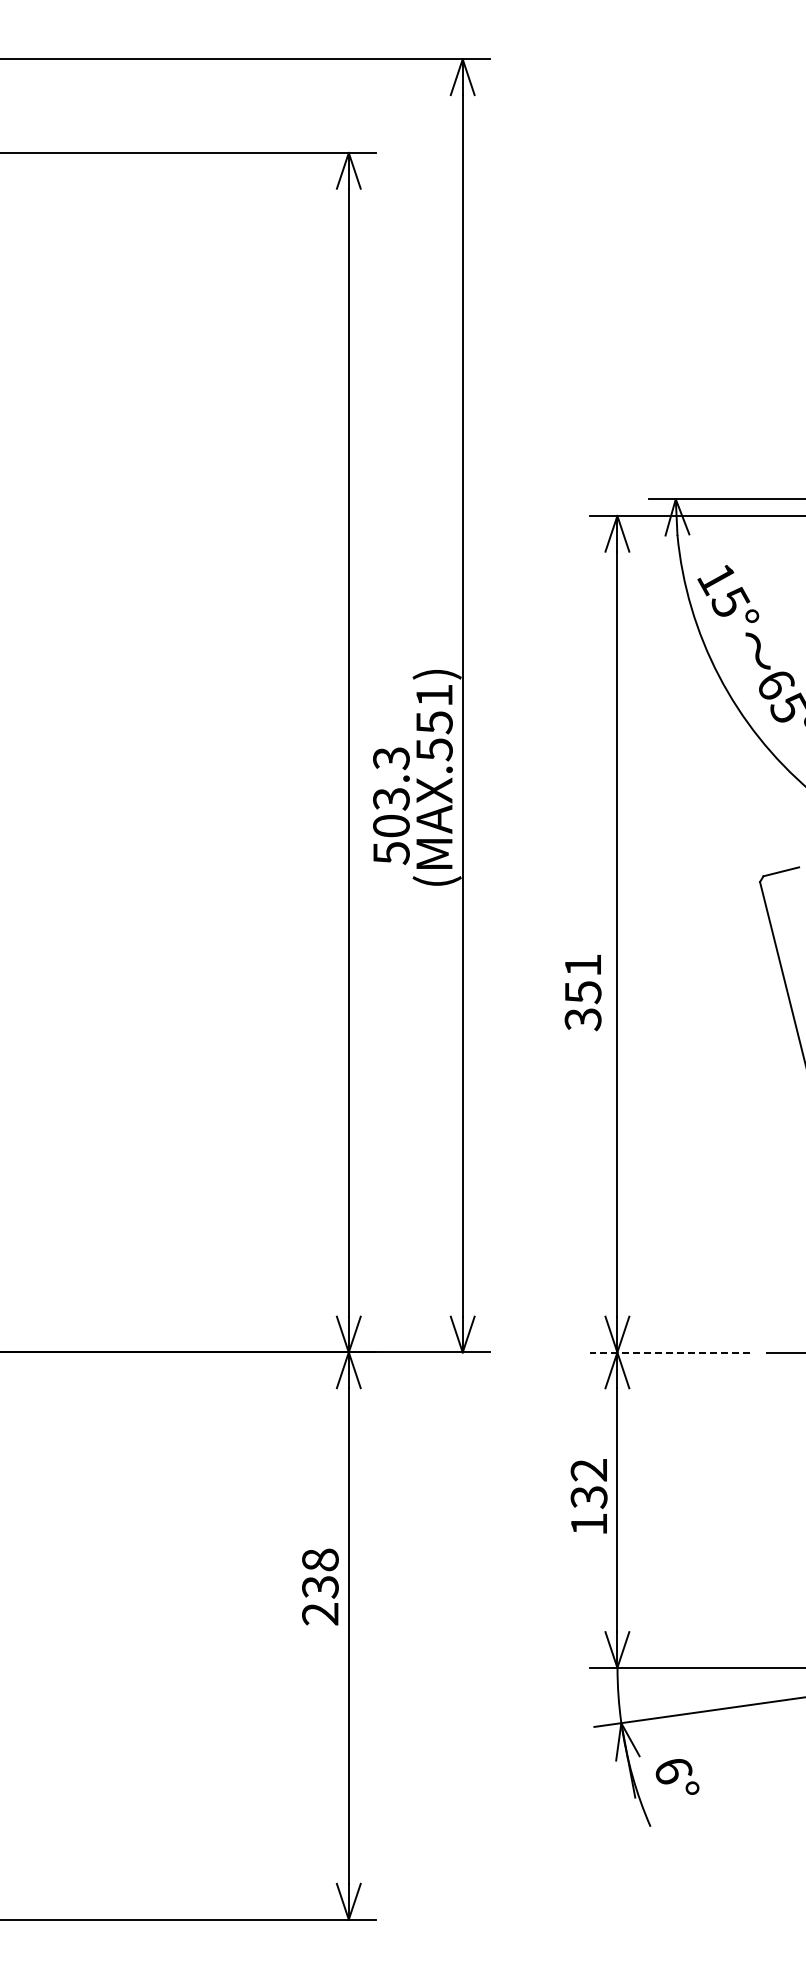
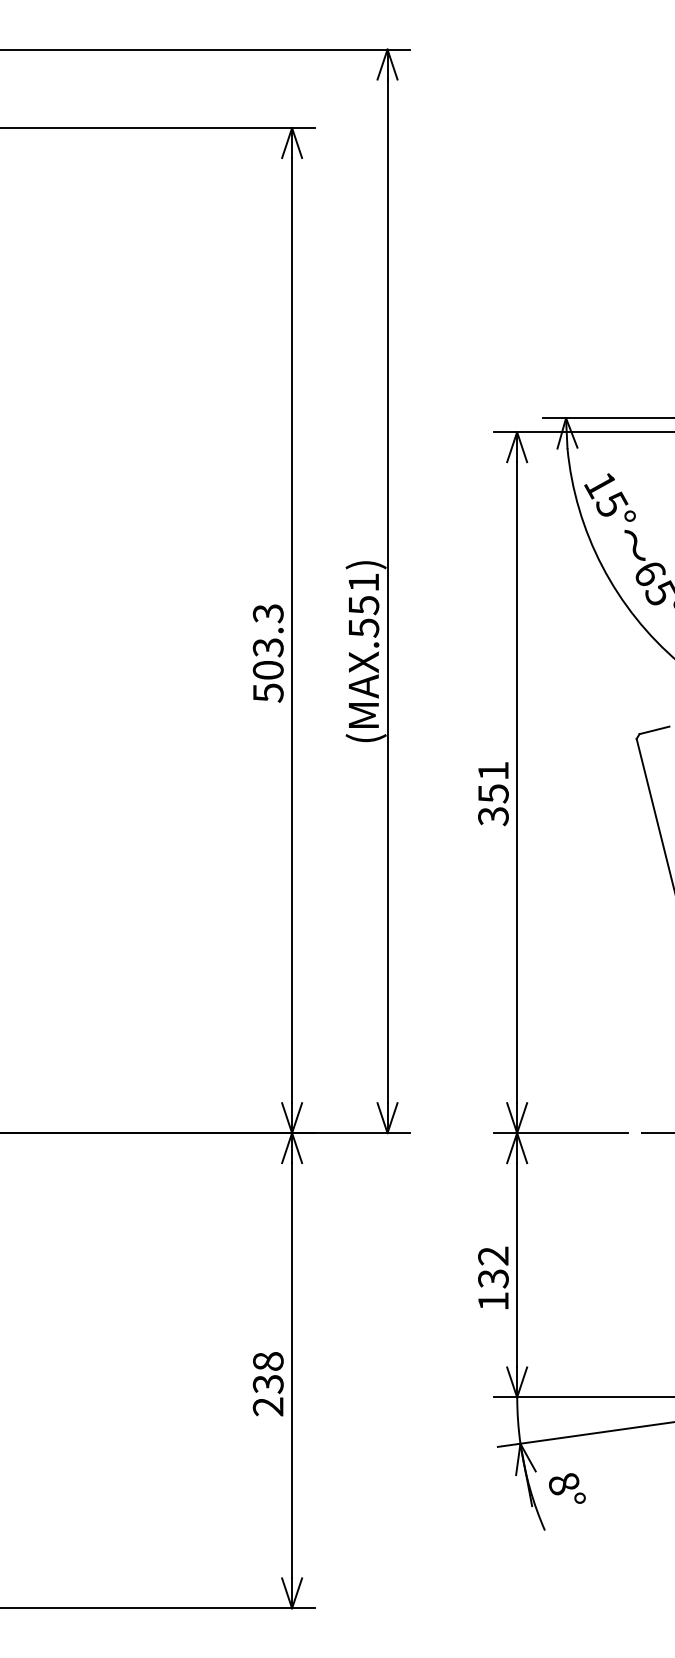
text: (391, 805) -> (268, 653), moved
text: (582, 993) -> (492, 794), moved
line: (670, 1352) -> (561, 1133), dashed -> solid
text: (588, 1496) -> (492, 1278), moved
text: (320, 1586) -> (268, 1383), moved
text: (673, 1771) -> (564, 1484), 6° -> 8°

